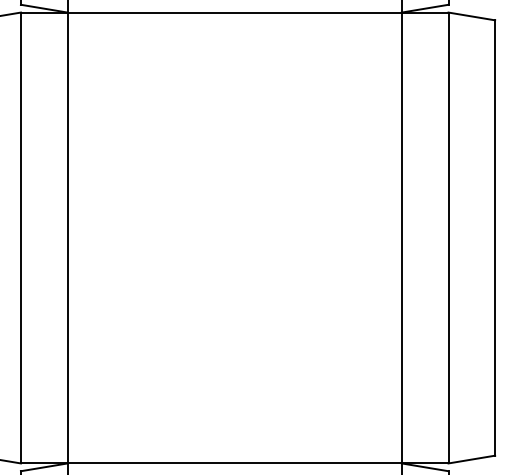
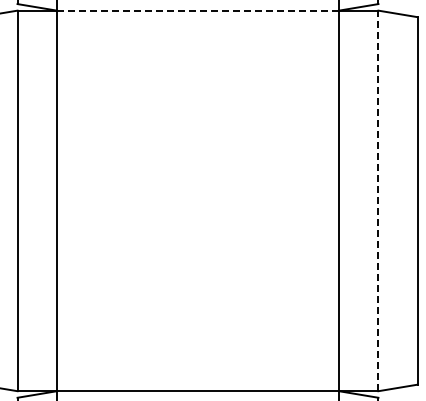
line: (234, 12) -> (197, 10), solid -> dashed
line: (448, 237) -> (378, 200), solid -> dashed

